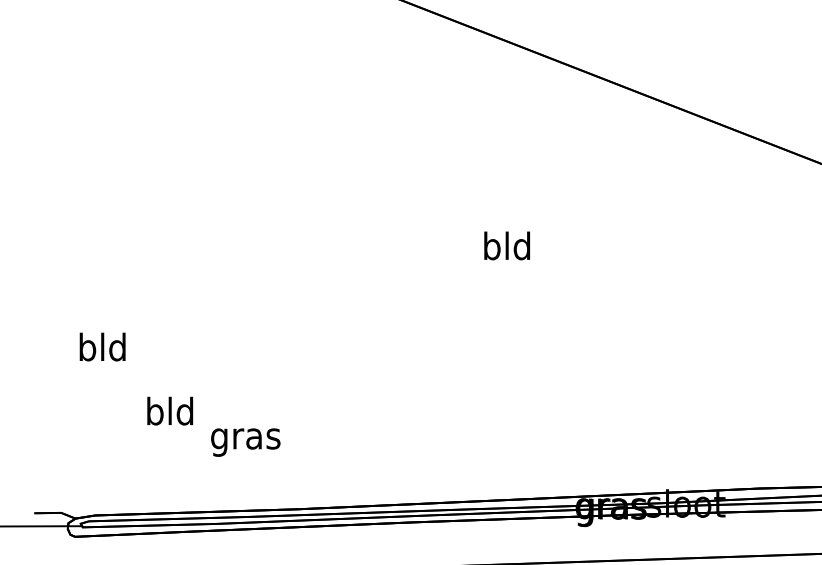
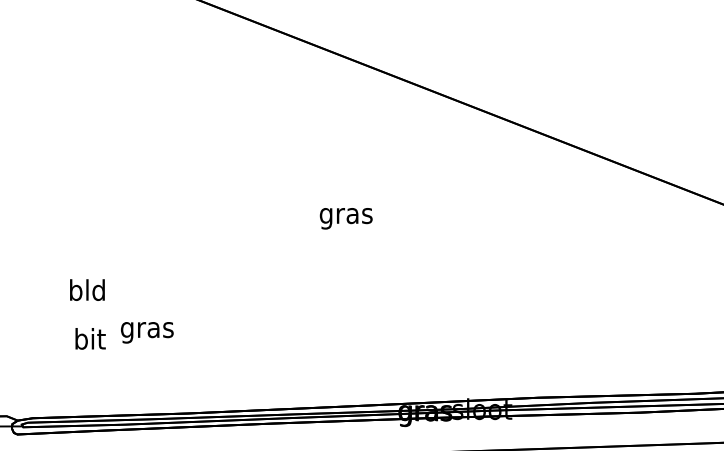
text: (506, 248) -> (345, 215), bld -> gras
text: (102, 346) -> (87, 289), moved
text: (169, 410) -> (89, 338), bld -> bit
text: (246, 442) -> (147, 332), moved

